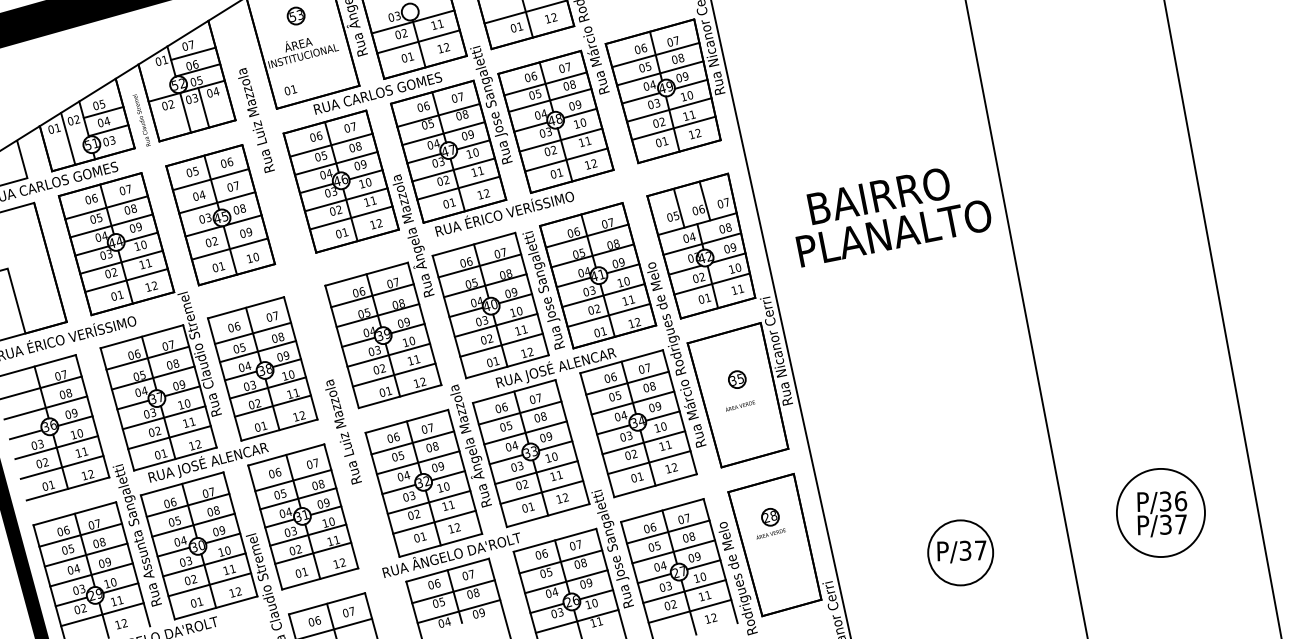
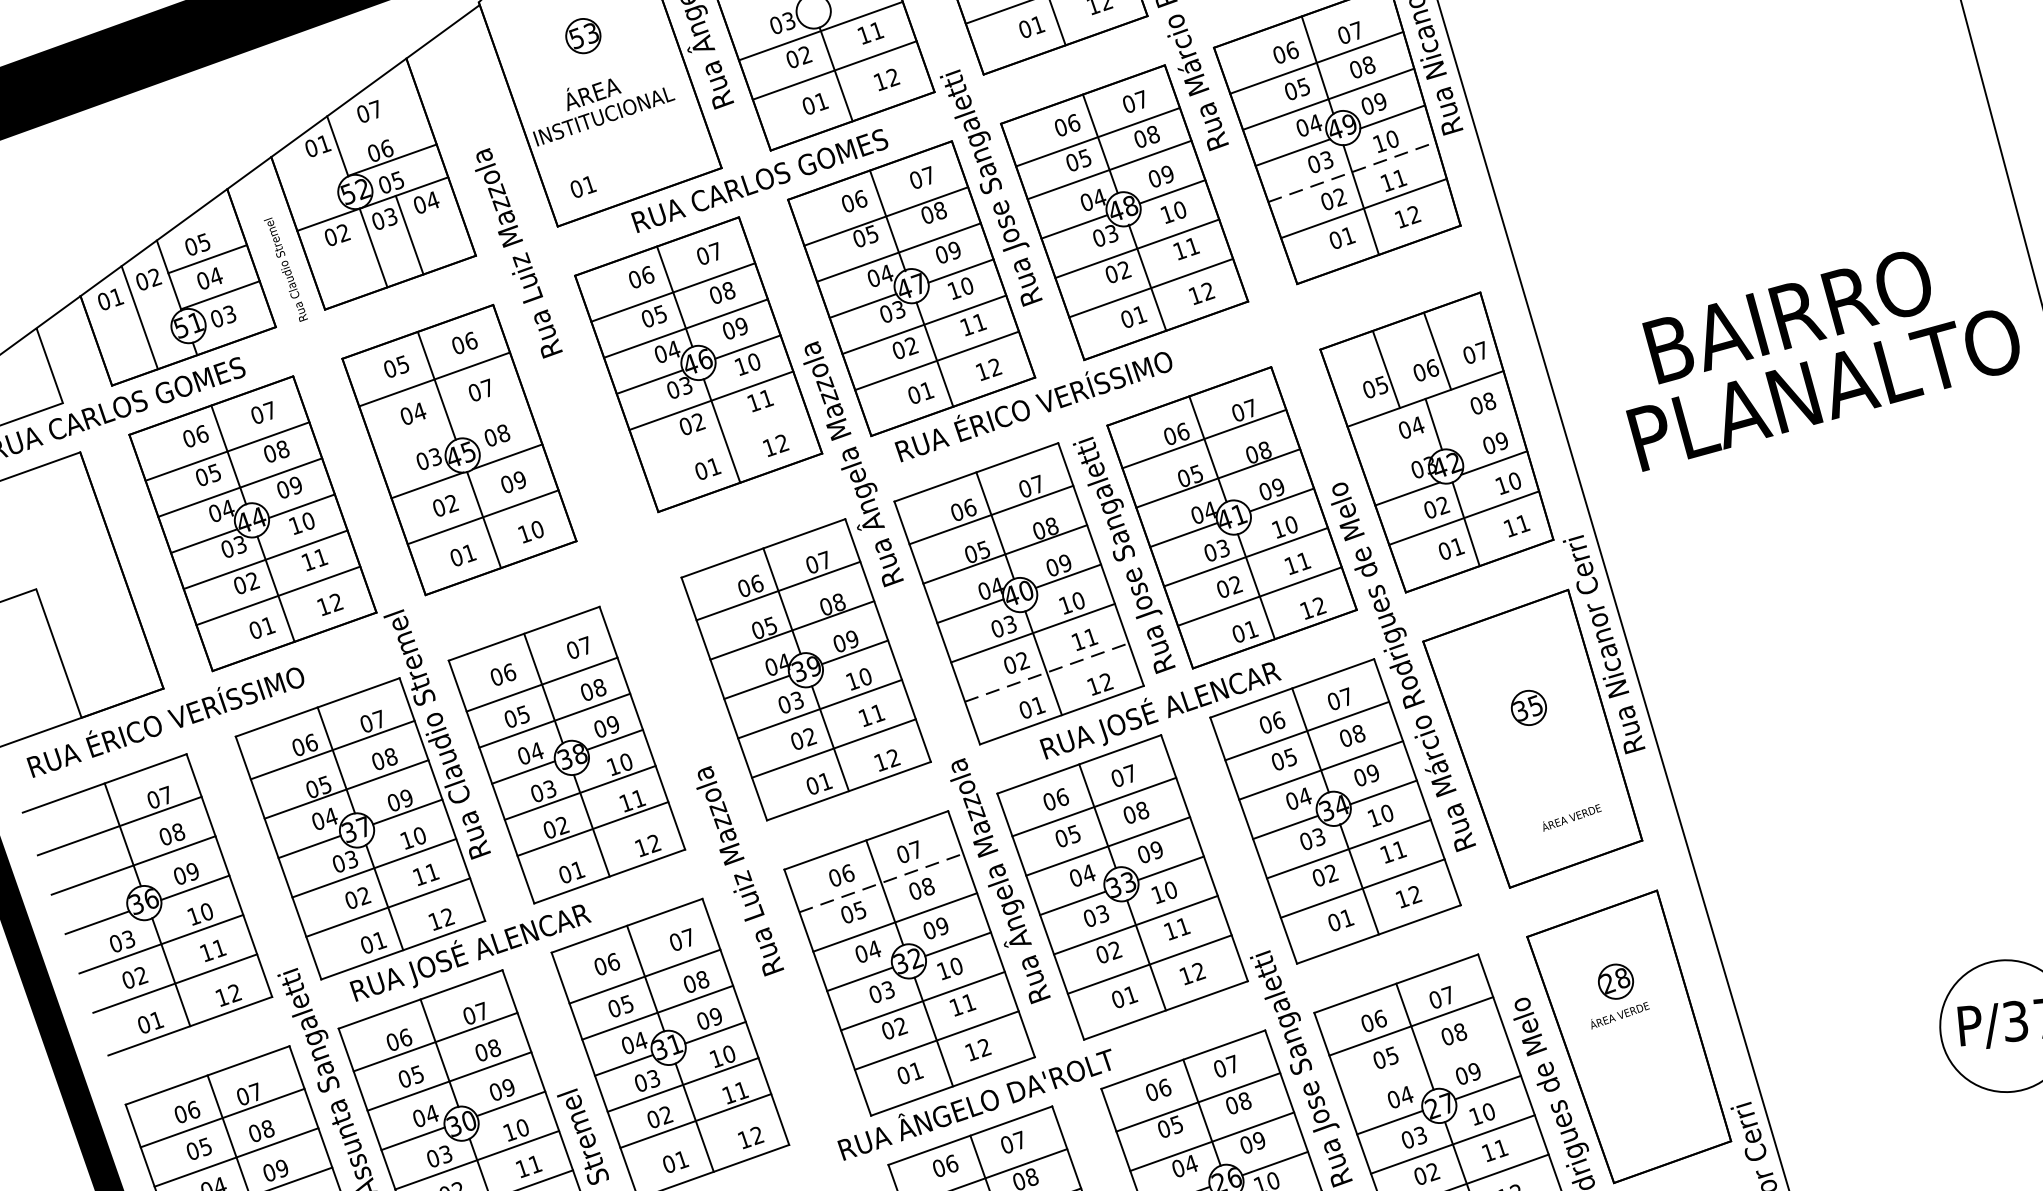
line: (193, 53) -> (381, 126), removed
line: (669, 110) -> (1352, 173), solid -> dashed
line: (217, 202) -> (451, 424), removed
line: (350, 217) -> (722, 435), removed
line: (702, 243) -> (1438, 437), removed
line: (501, 345) -> (1046, 673), solid -> dashed
text: (740, 405) -> (1571, 816), moved
line: (412, 442) -> (880, 882), solid -> dashed
line: (673, 551) -> (1424, 1065), removed

